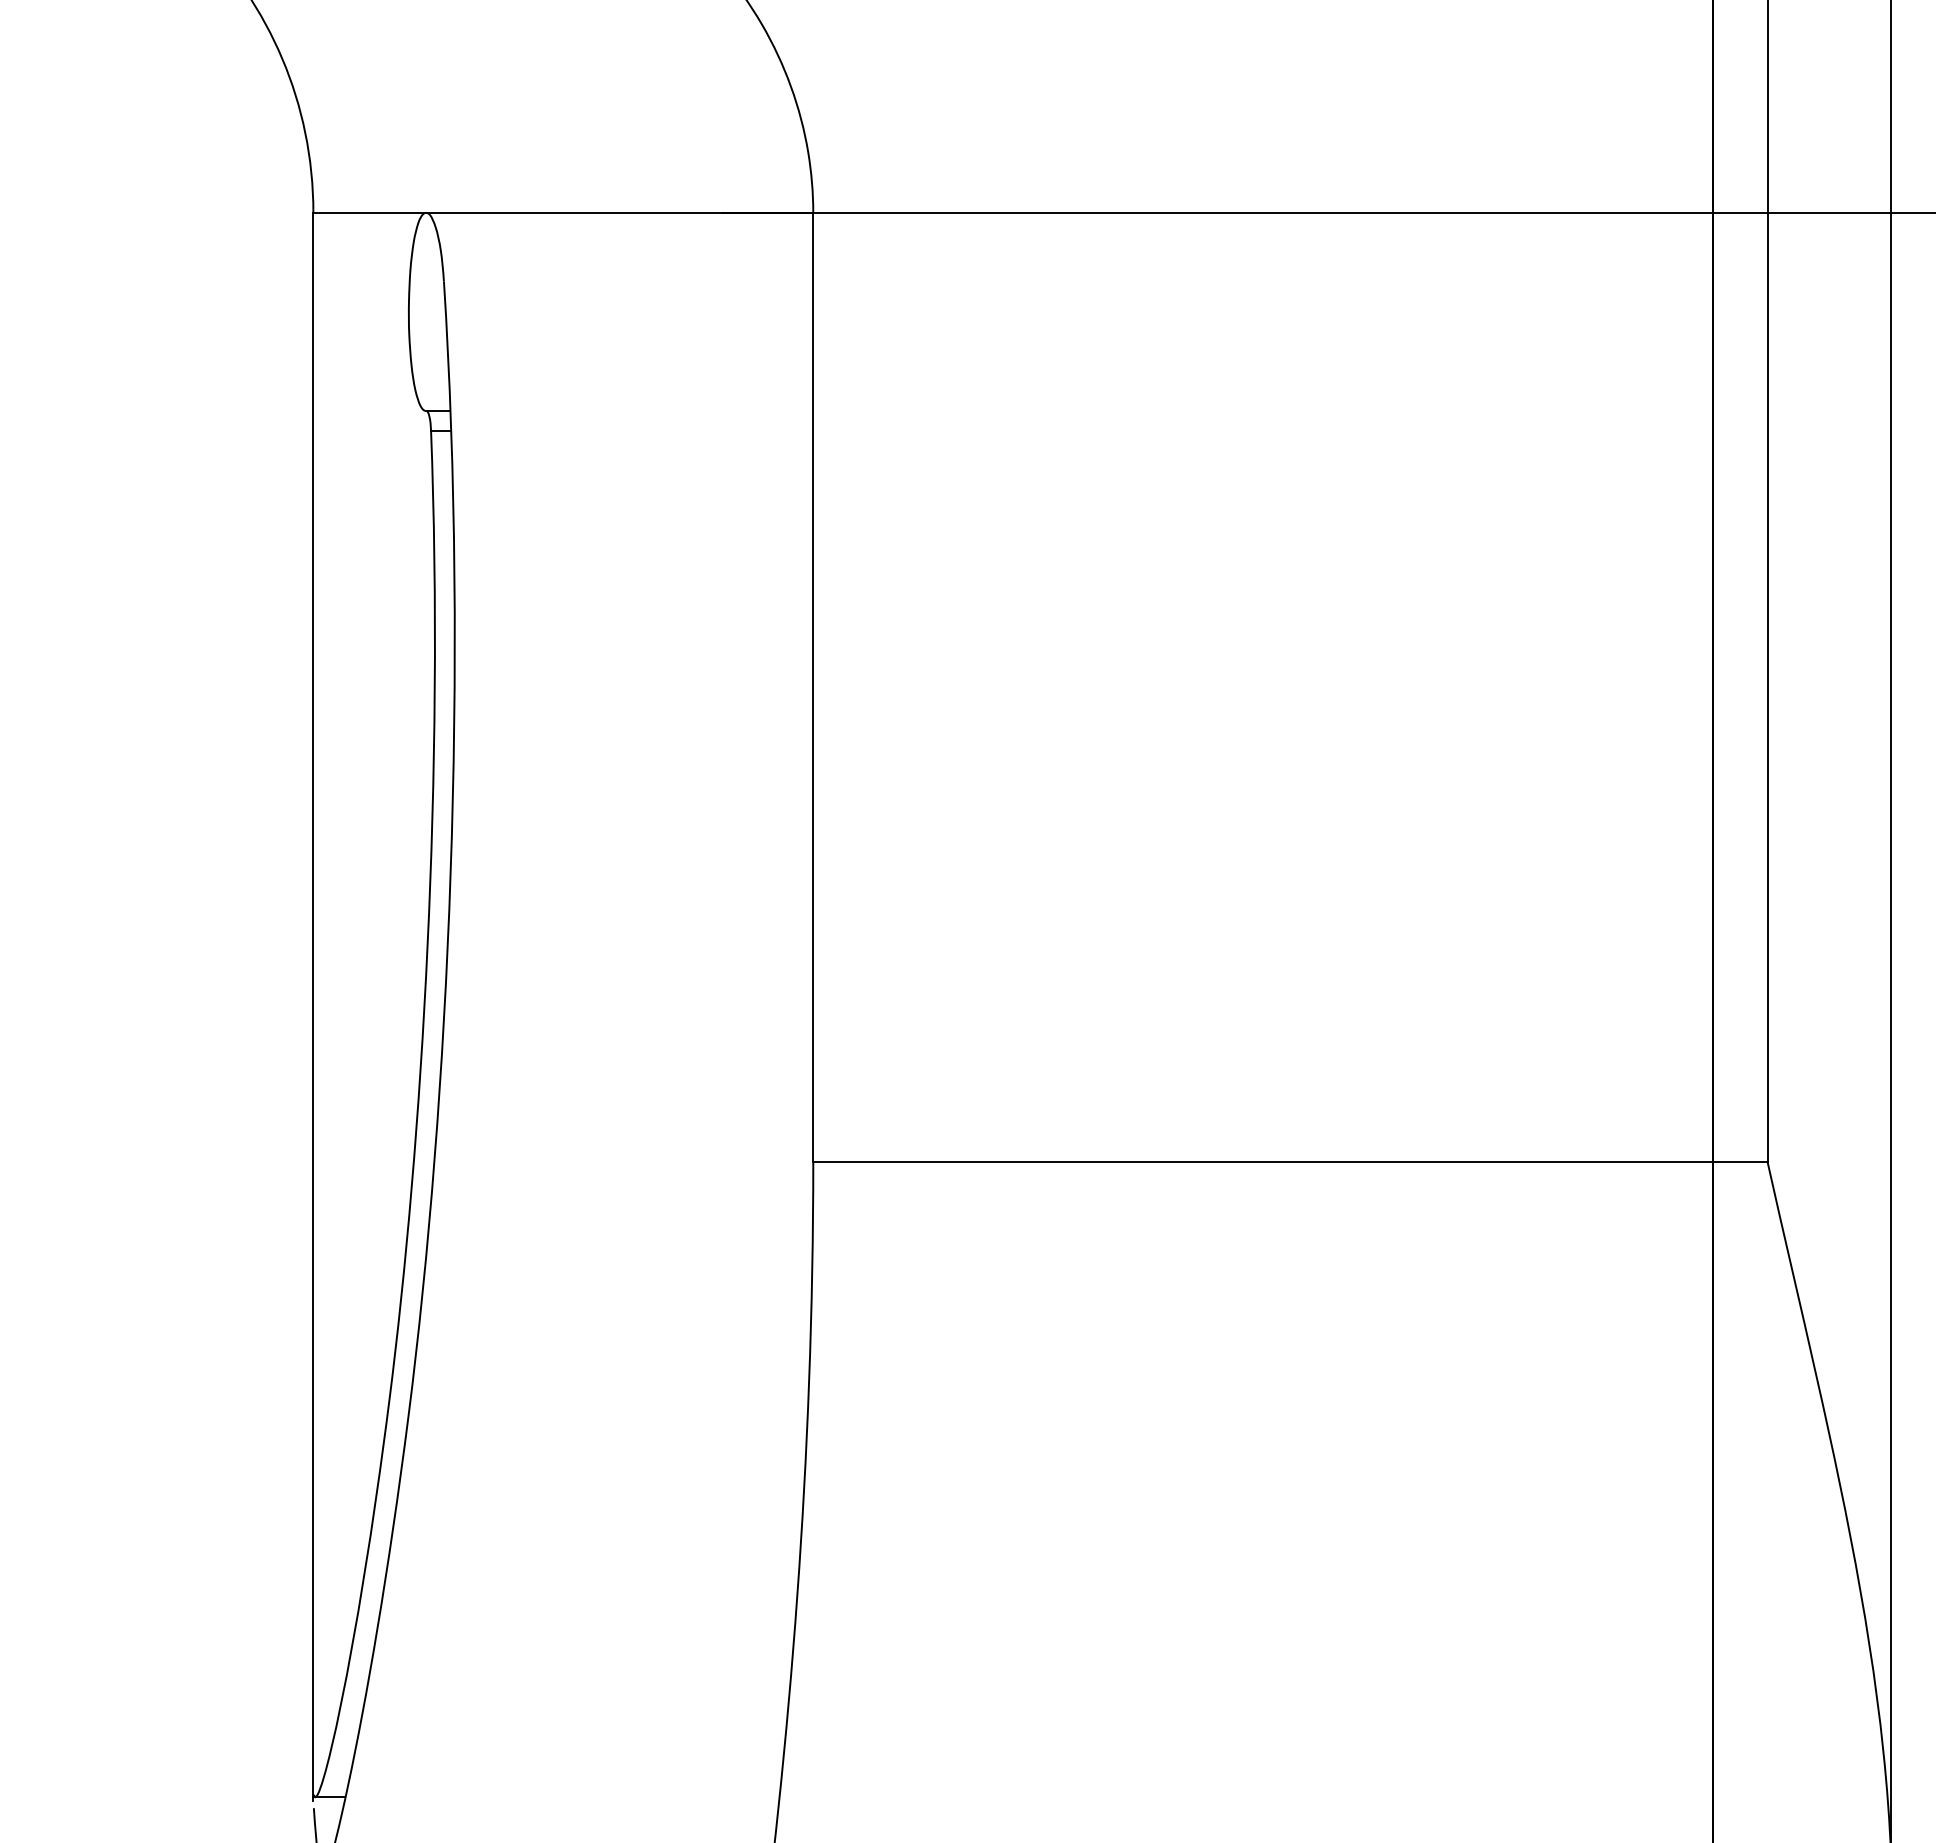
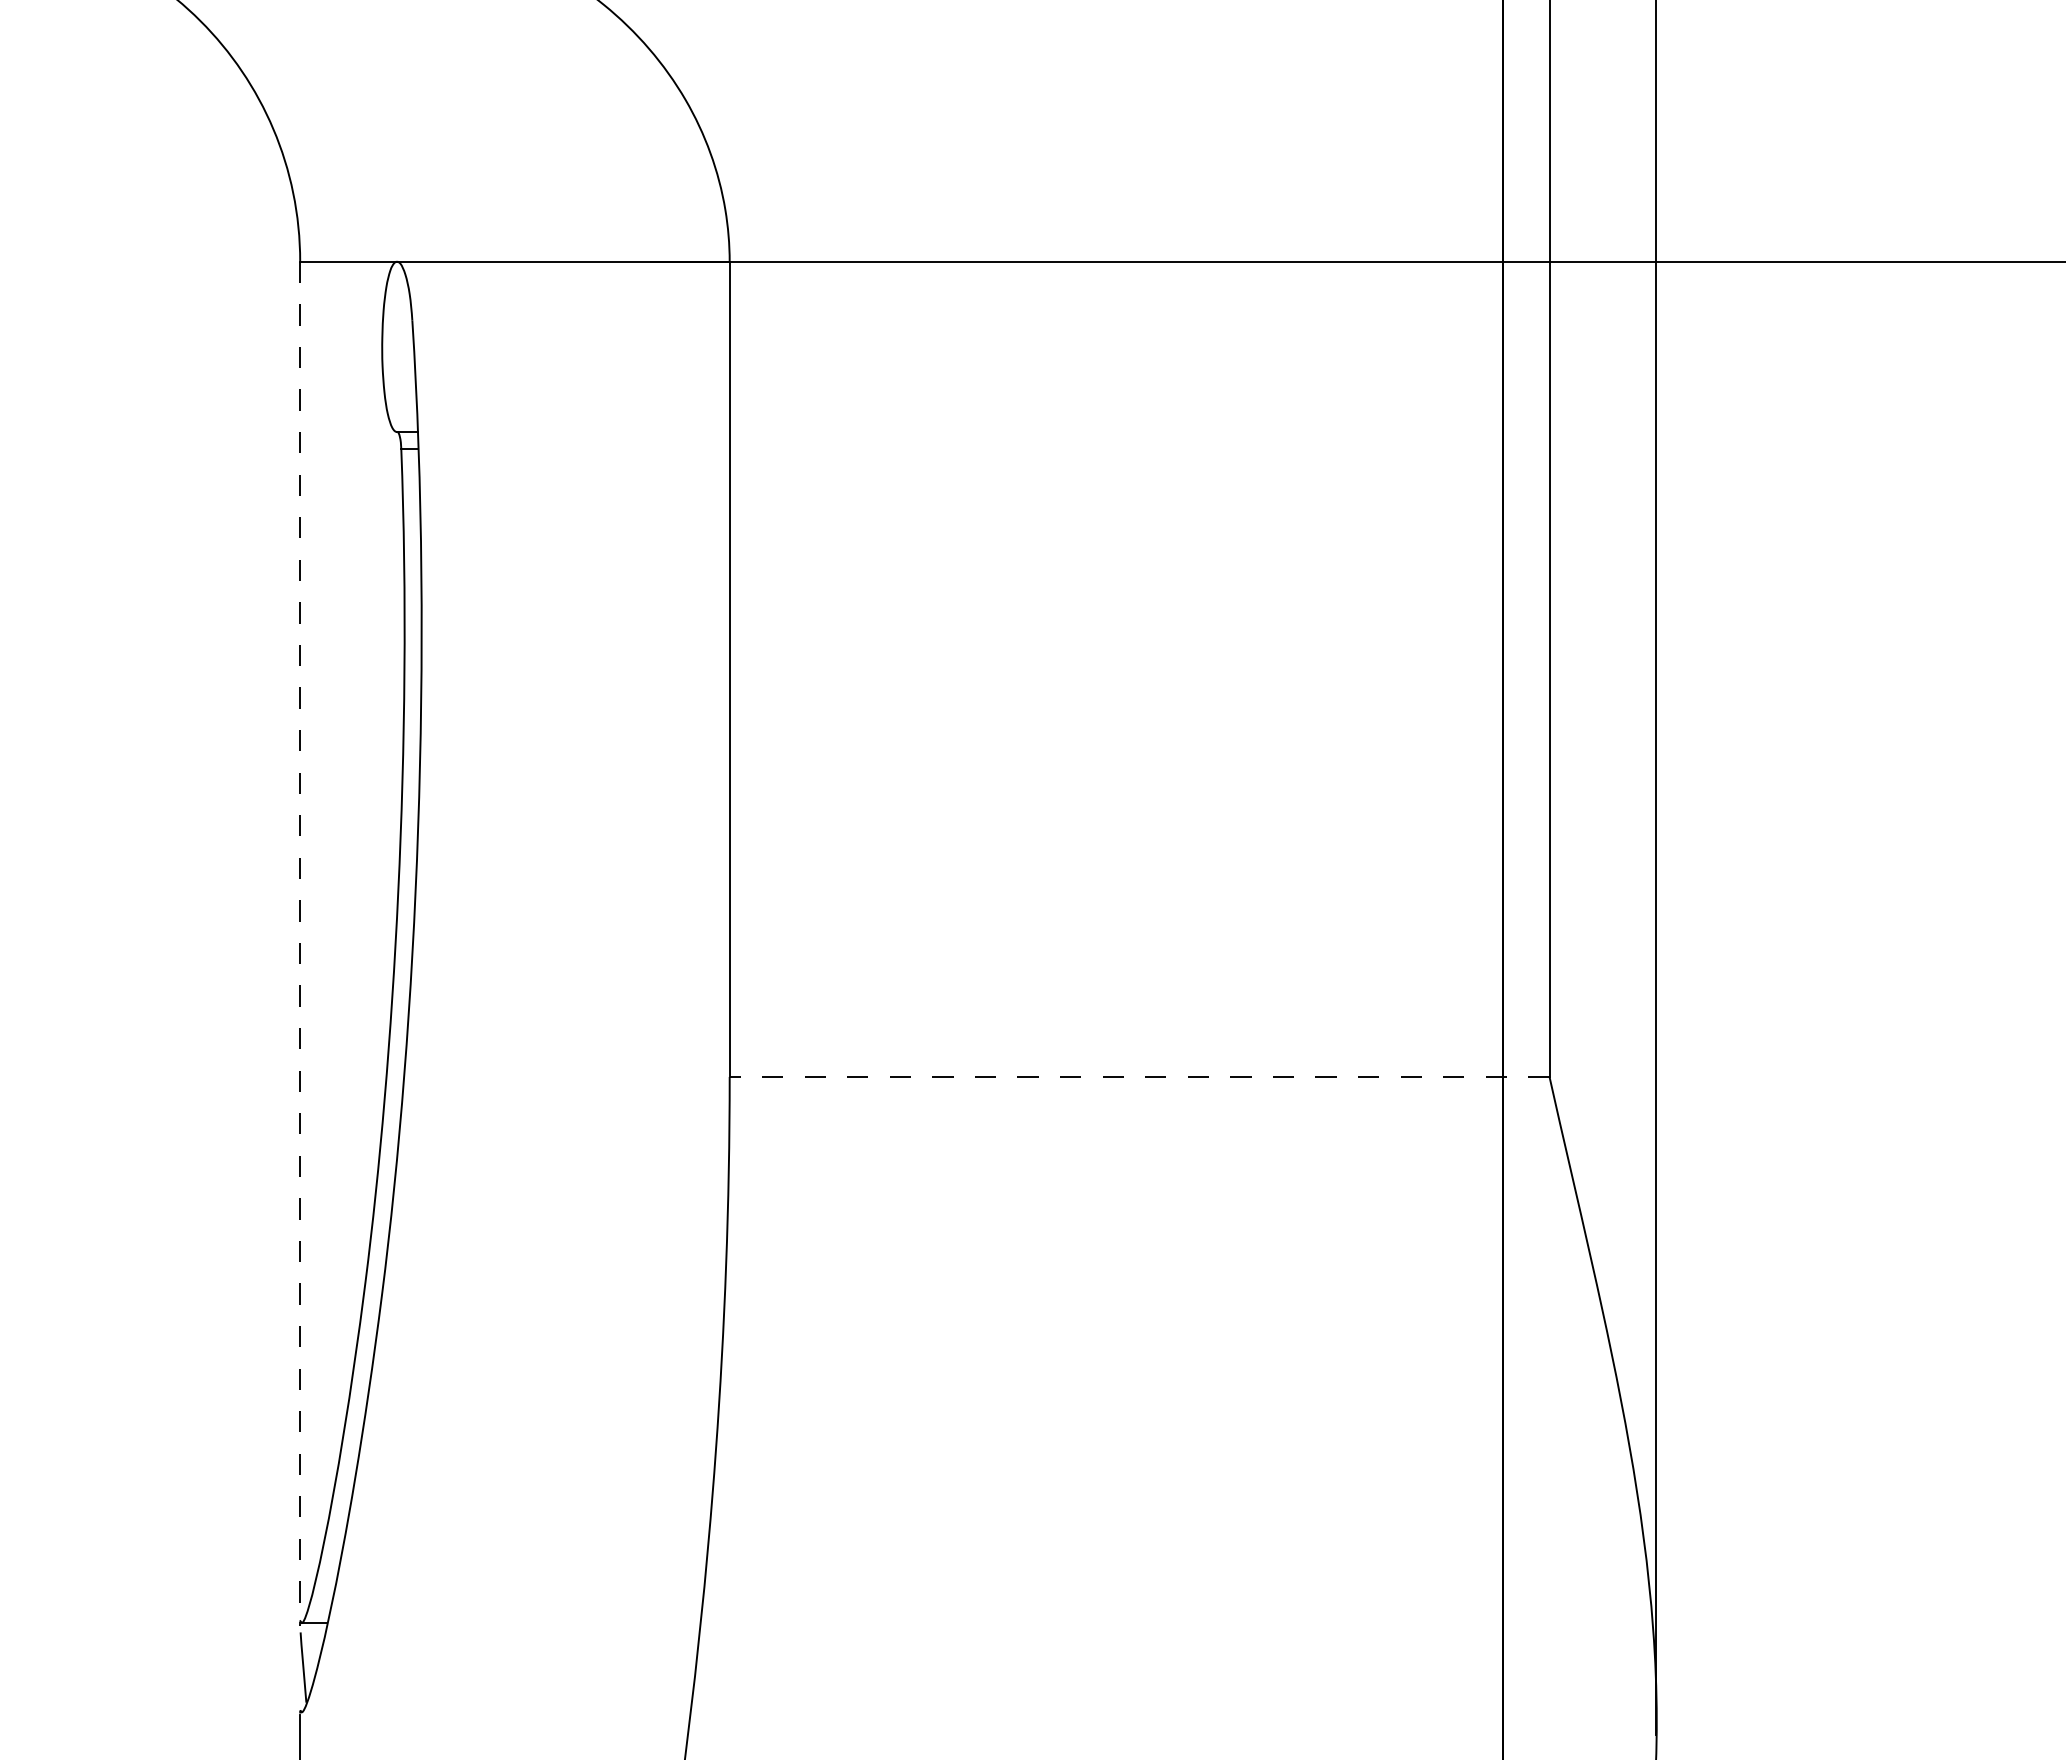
line: (313, 1007) -> (300, 944), solid -> dashed
line: (1290, 1161) -> (1139, 1076), solid -> dashed

